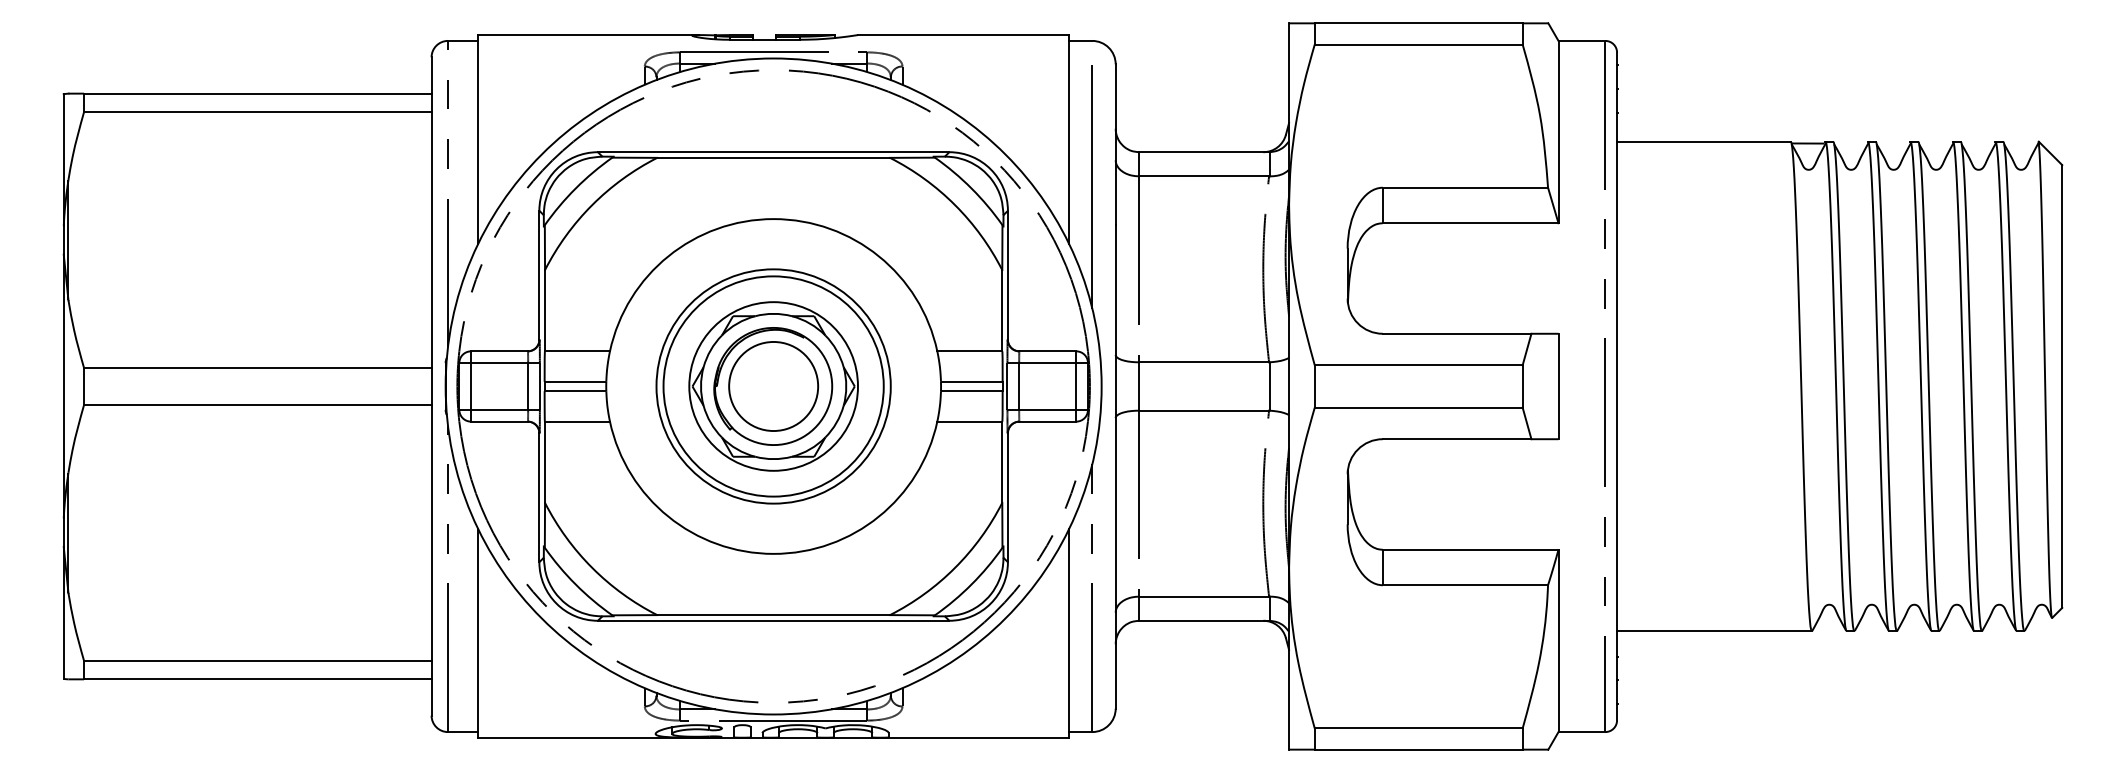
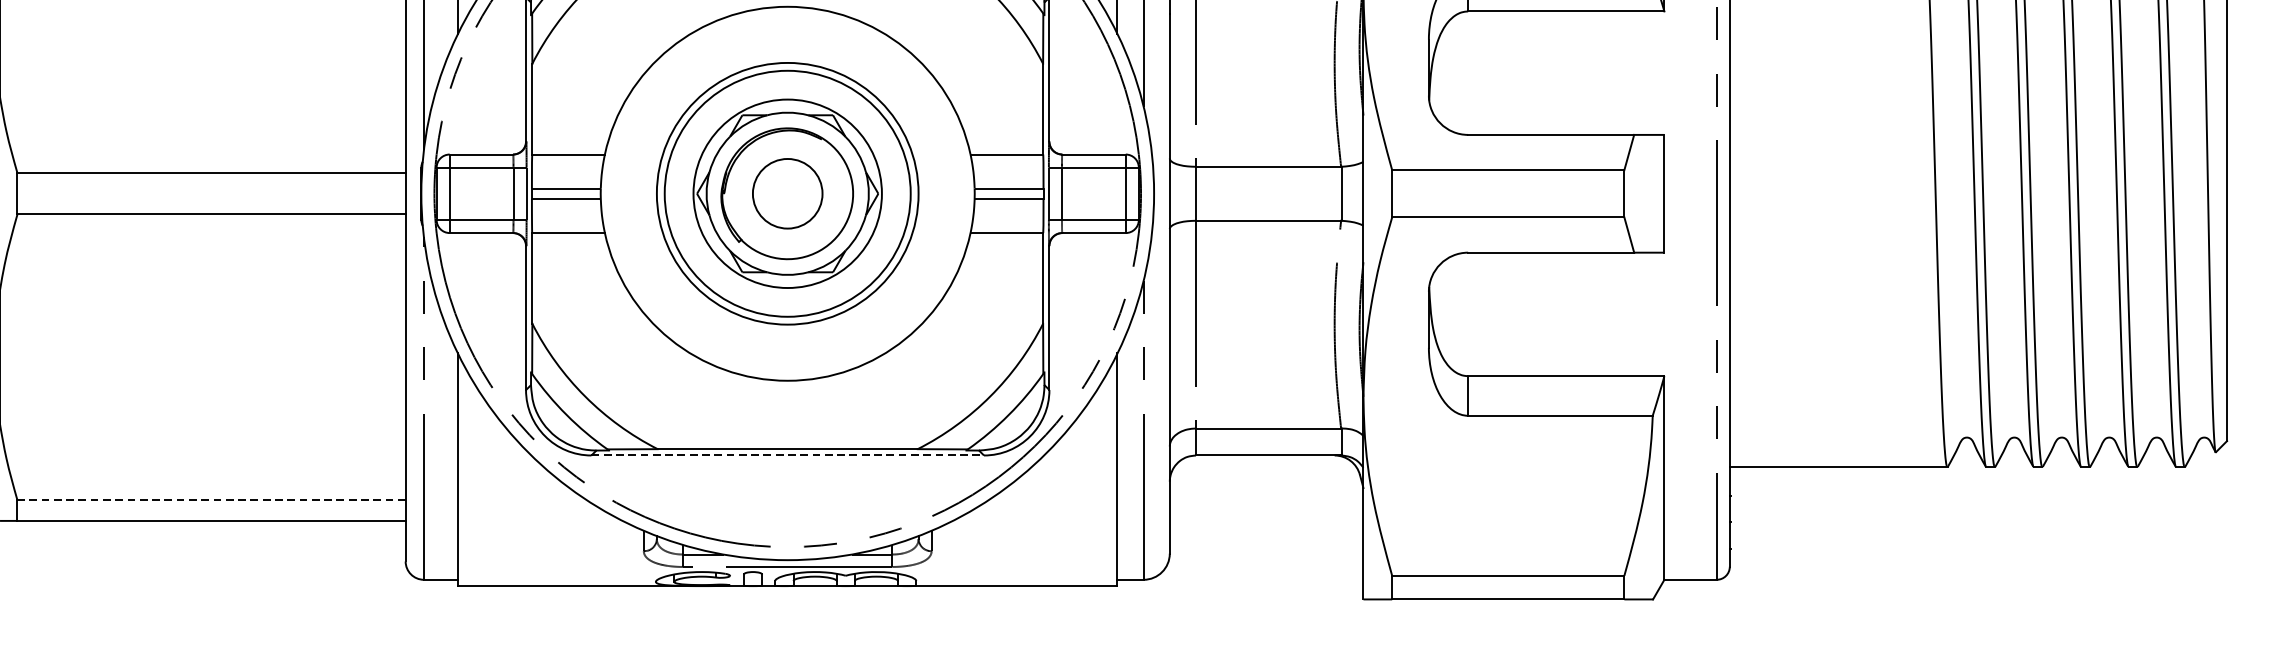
circle: (773, 386) -> (787, 193), size x0.7
line: (773, 620) -> (787, 455), solid -> dashed
line: (257, 660) -> (211, 499), solid -> dashed

